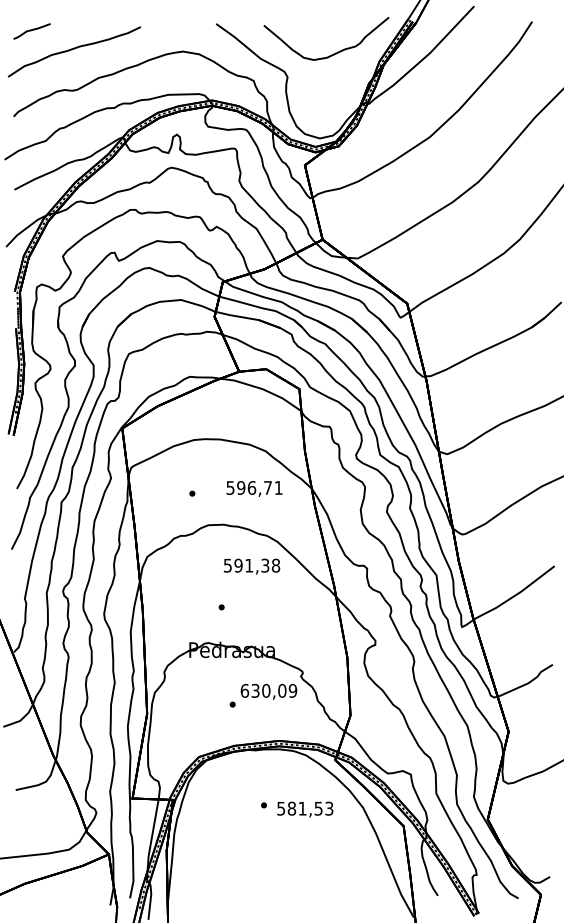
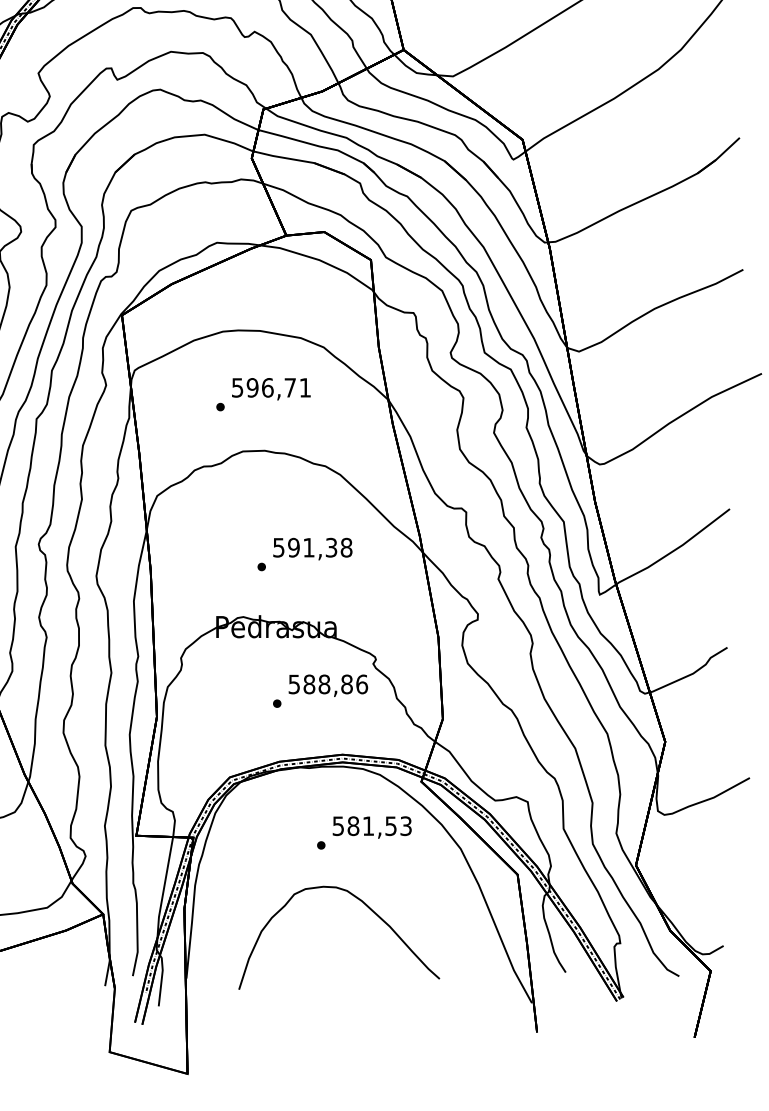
text: (254, 488) -> (271, 388), moved
text: (251, 566) -> (312, 548), moved
text: (268, 690) -> (327, 683), 630,09 -> 588,86
text: (305, 809) -> (372, 827), moved
curve: (296, 849) -> (366, 907), added

